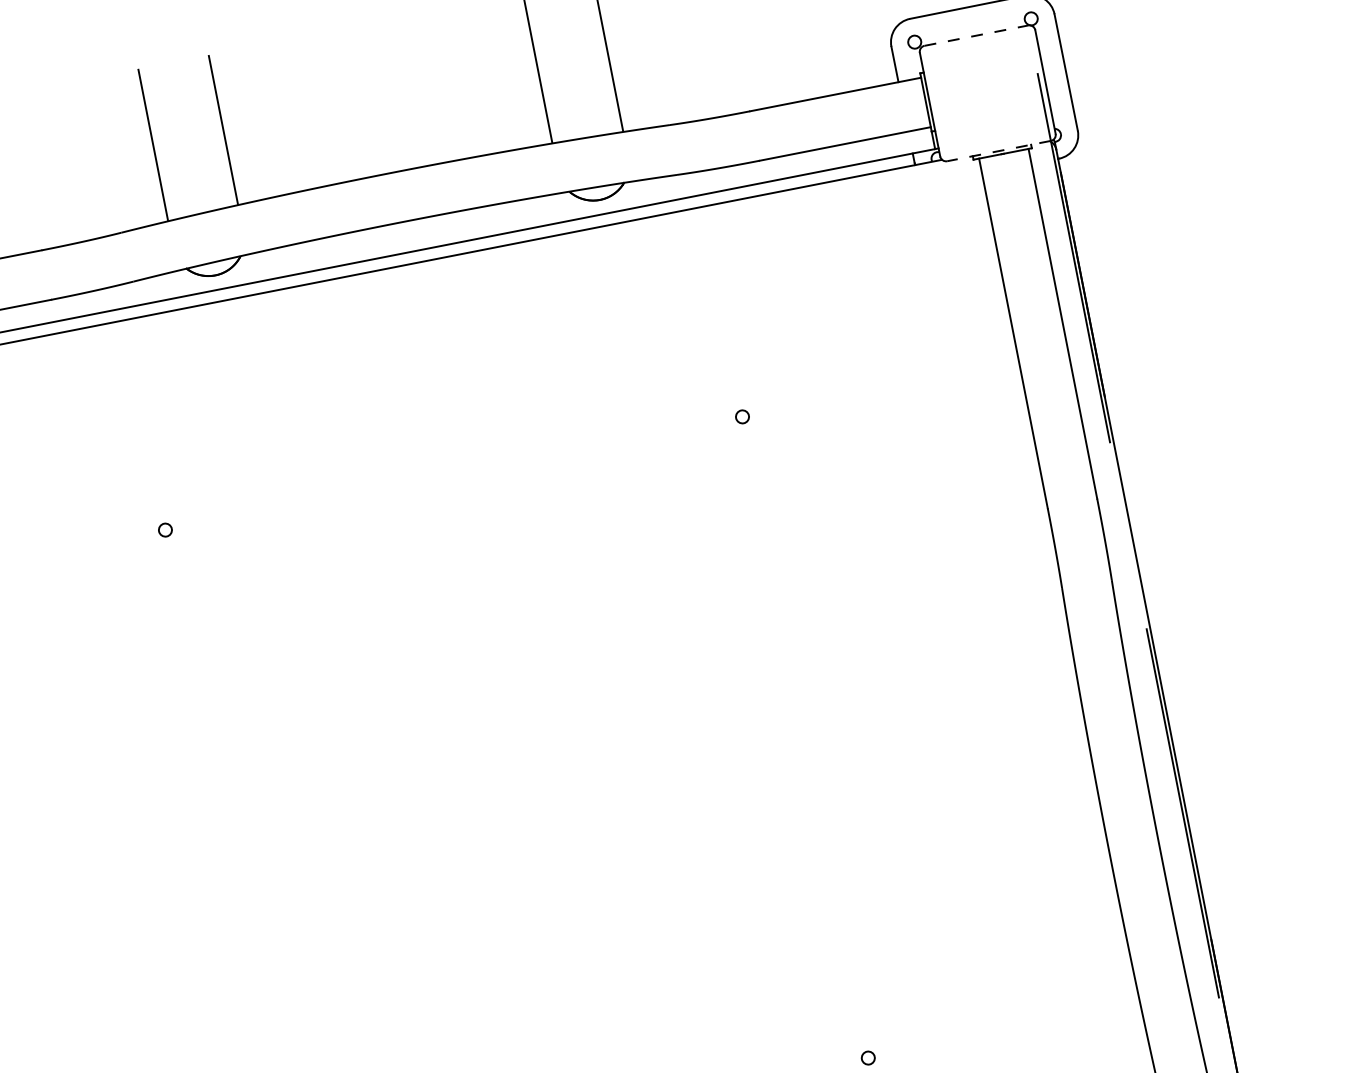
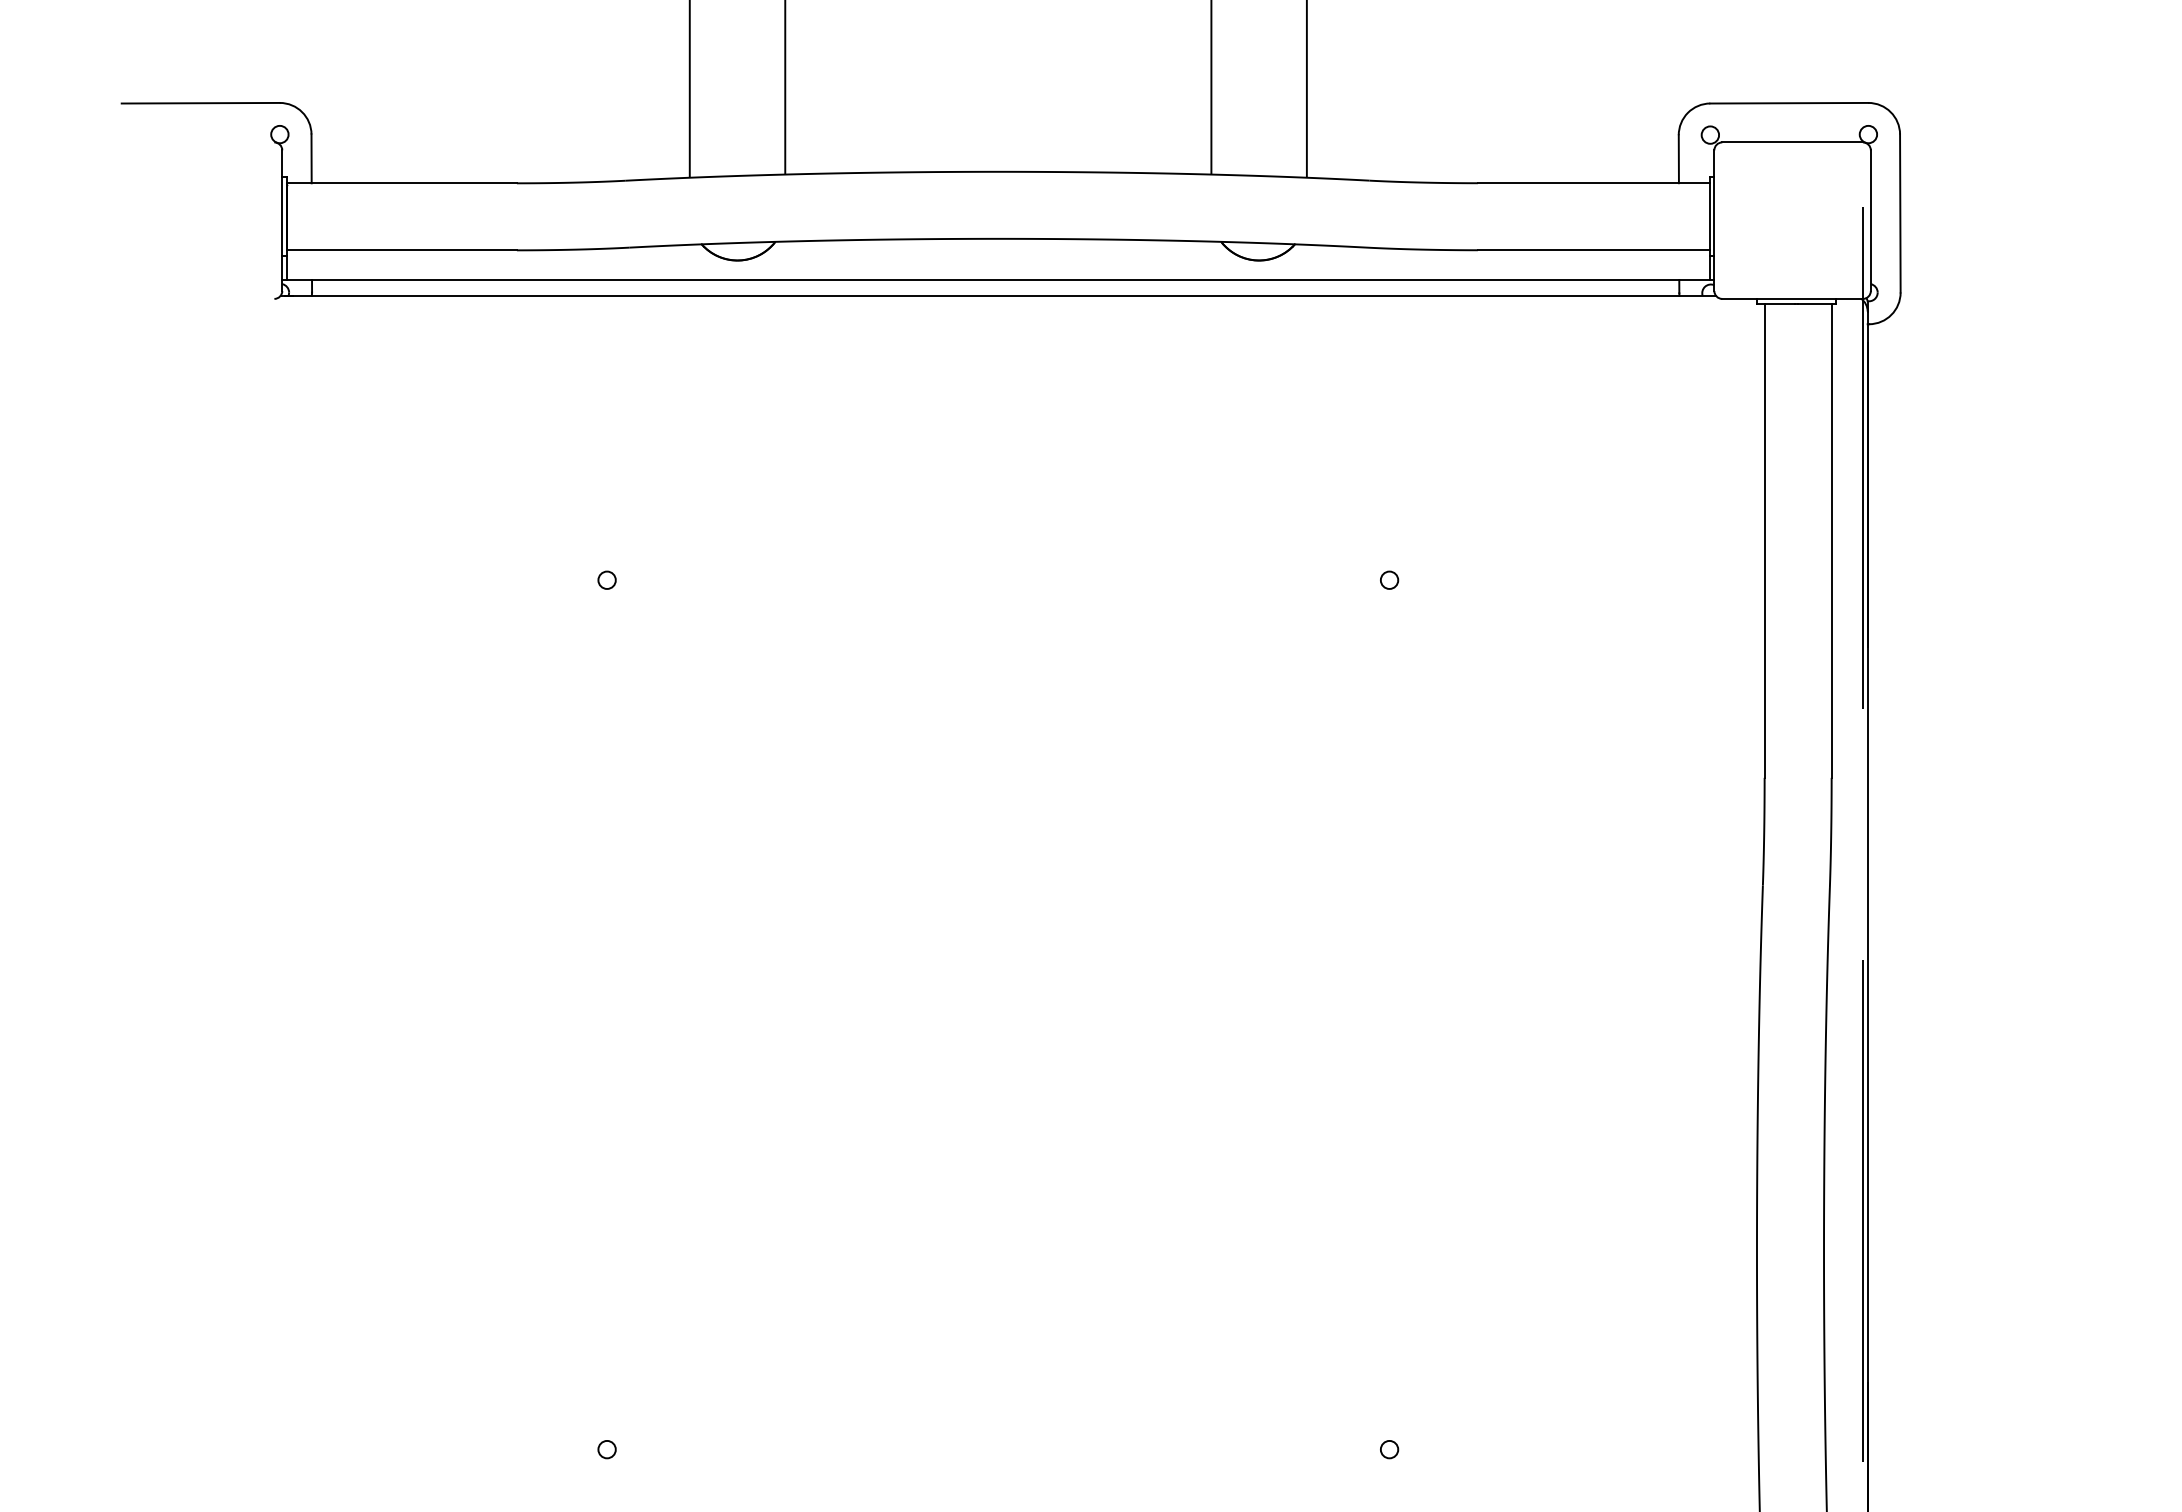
line: (977, 35) -> (1793, 142), dashed -> solid
line: (998, 150) -> (1792, 298), dashed -> solid

